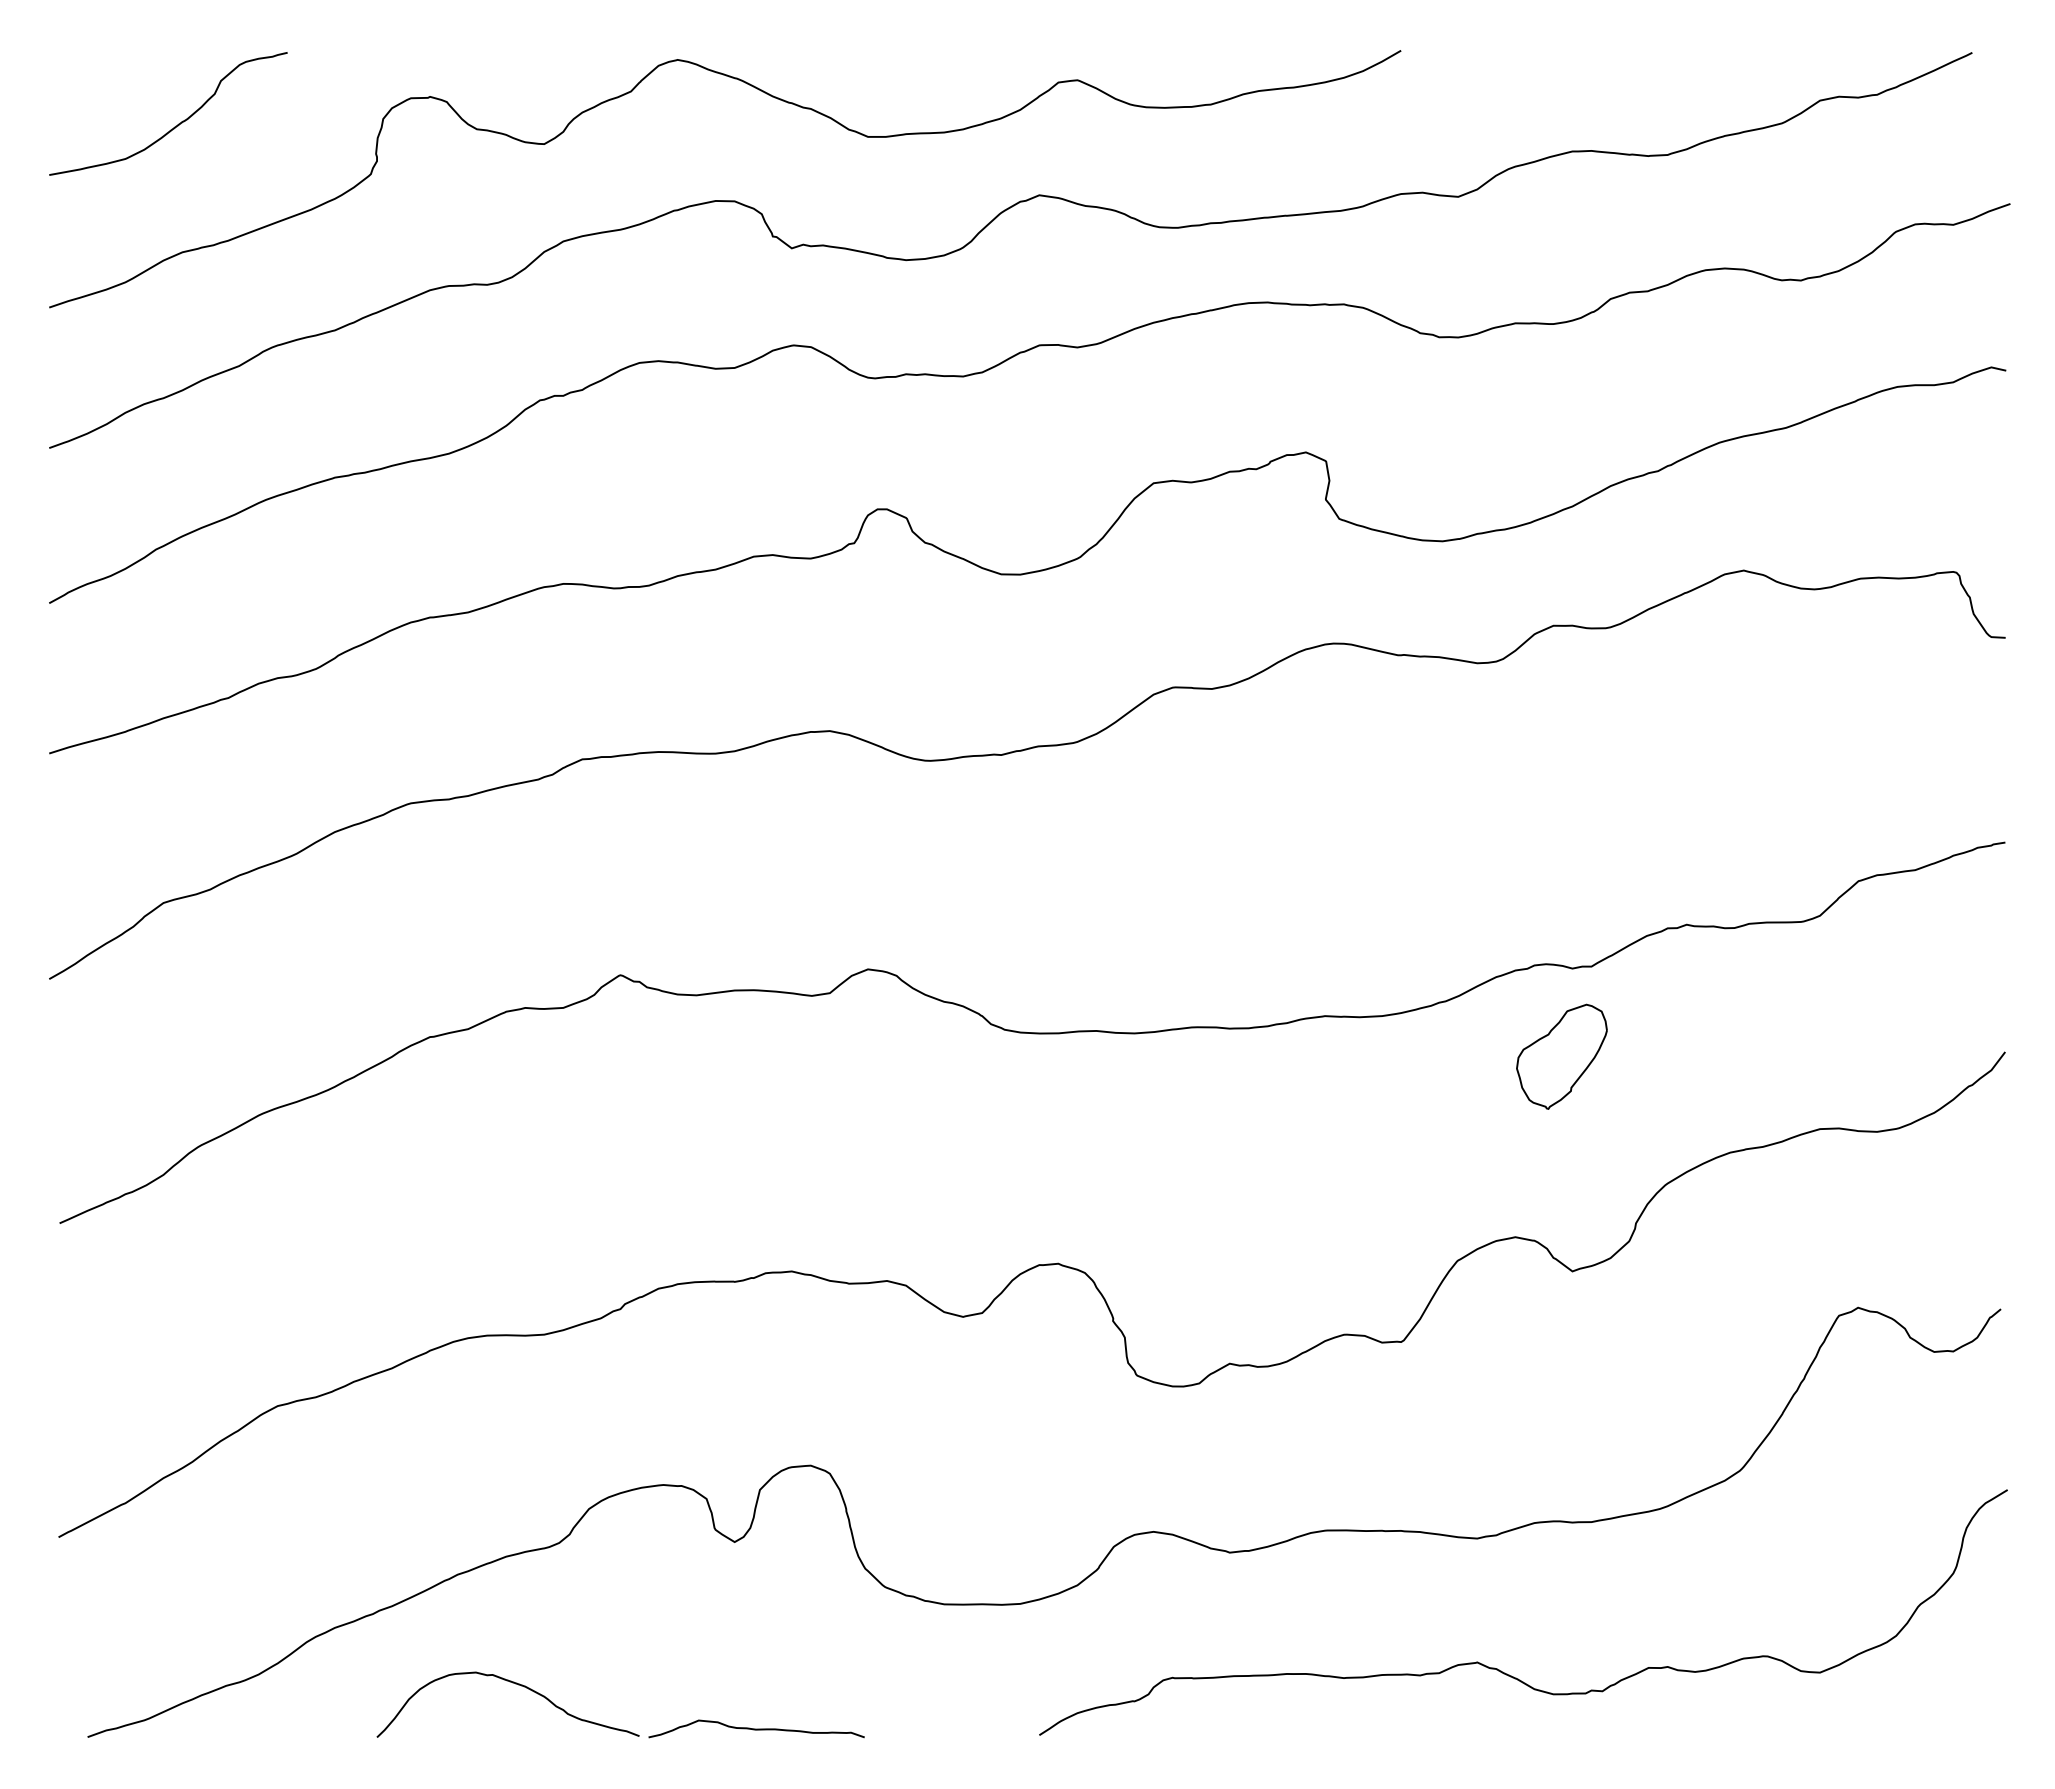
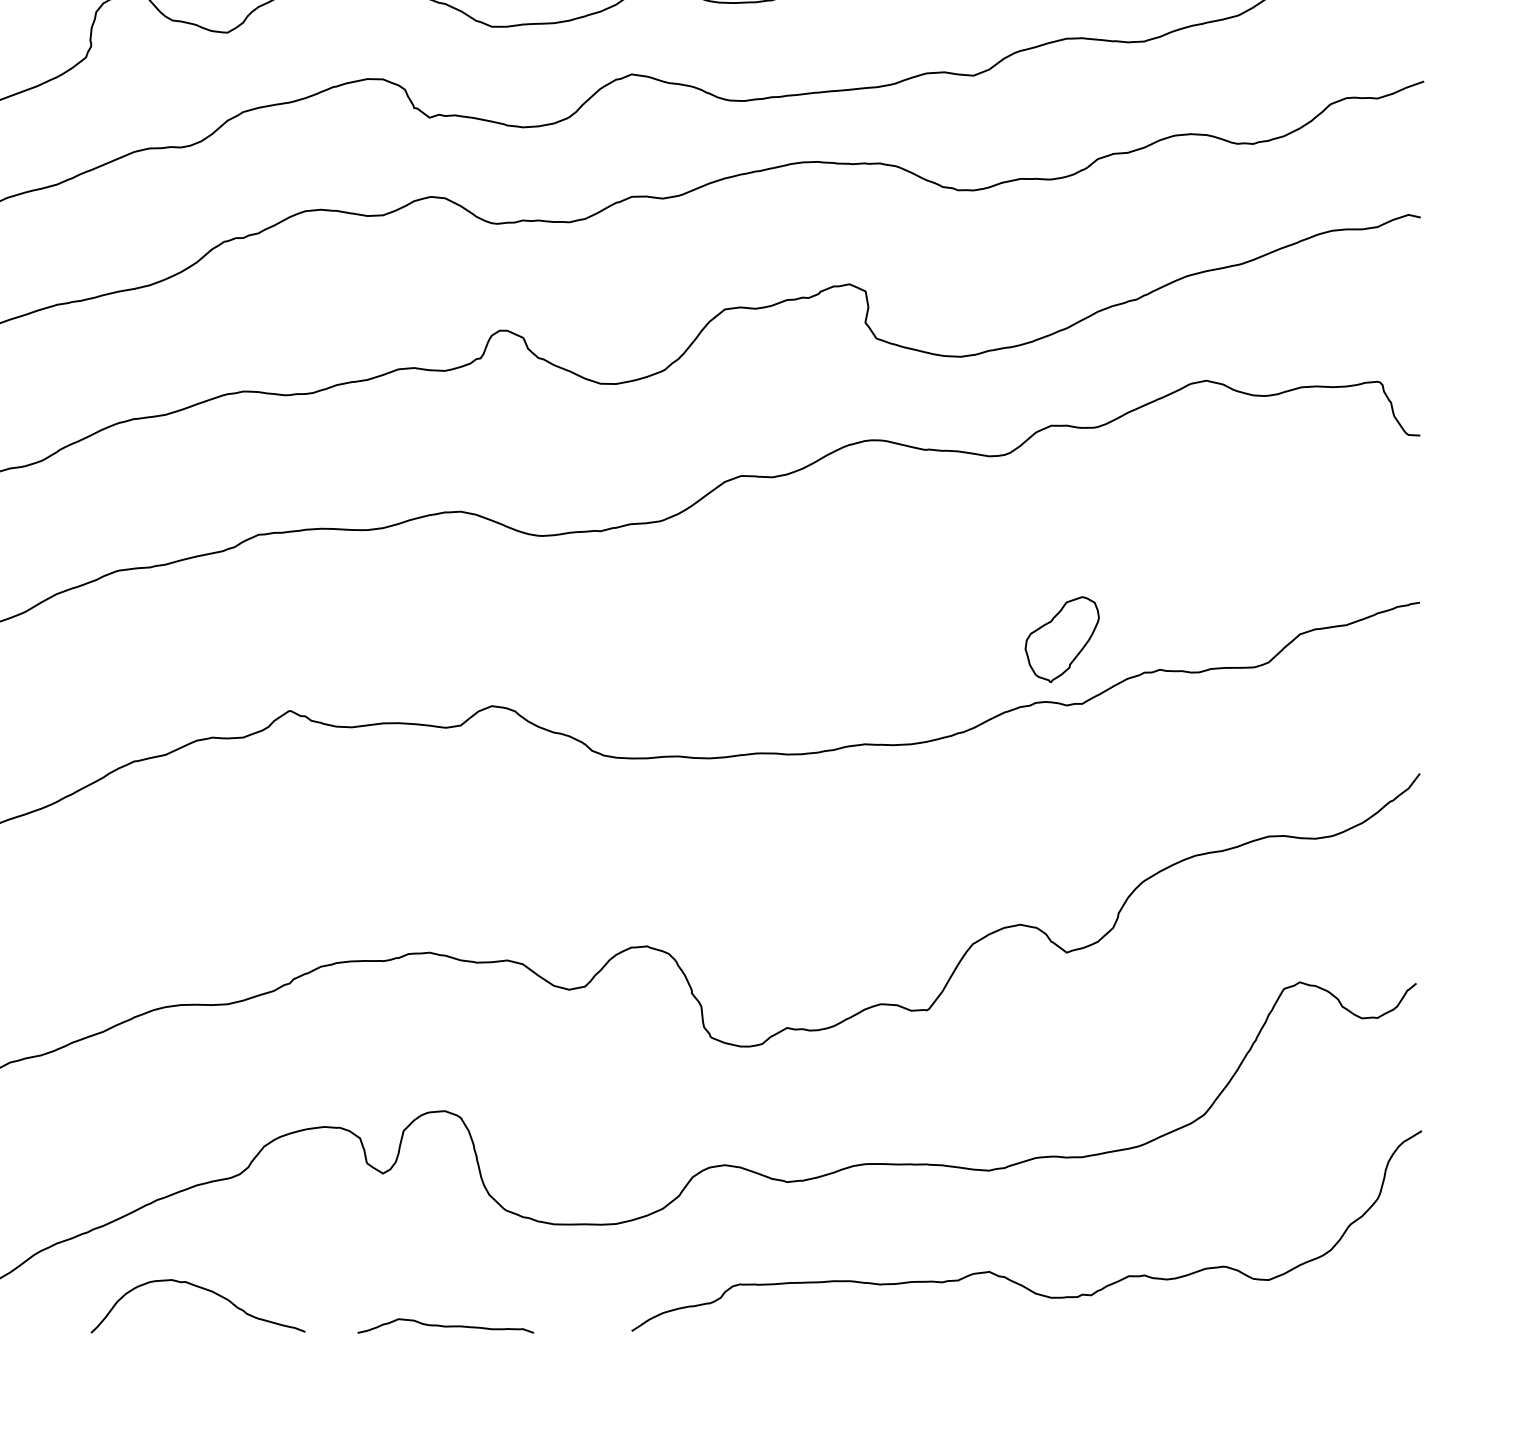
part: (1561, 1056) -> (1061, 639), moved
curve: (756, 1728) -> (445, 1325), moved

